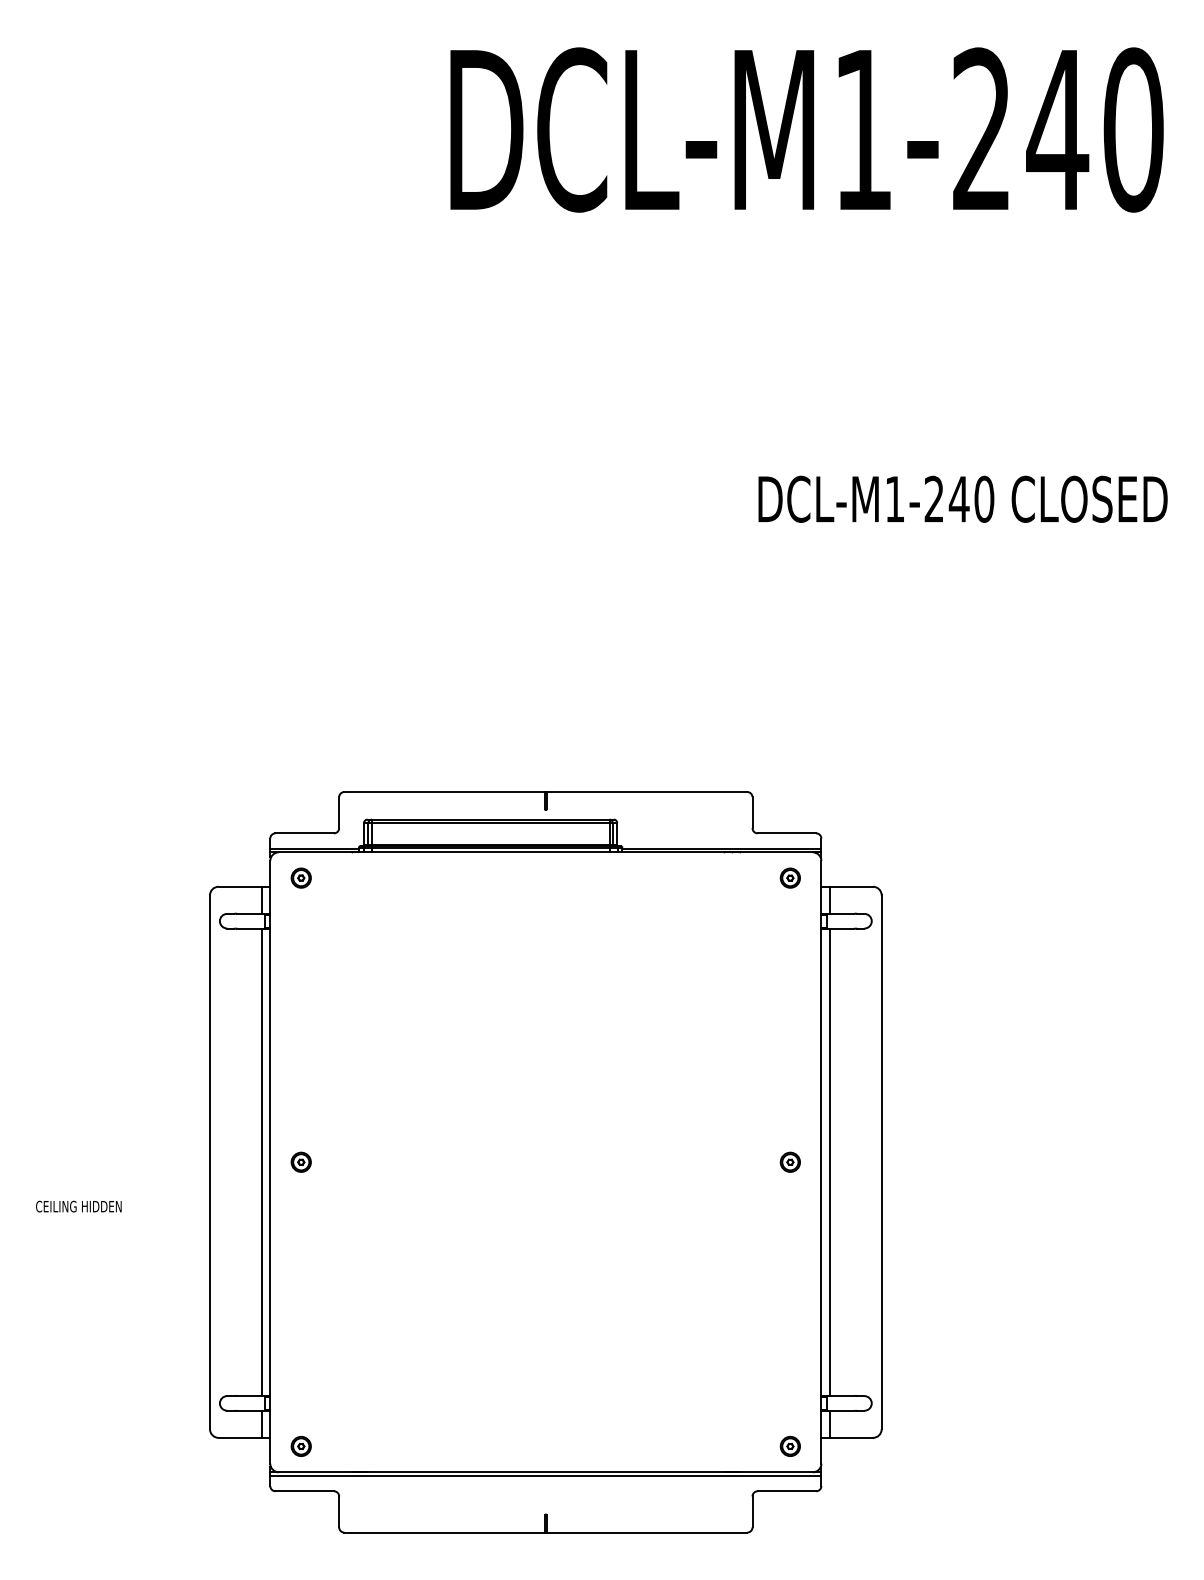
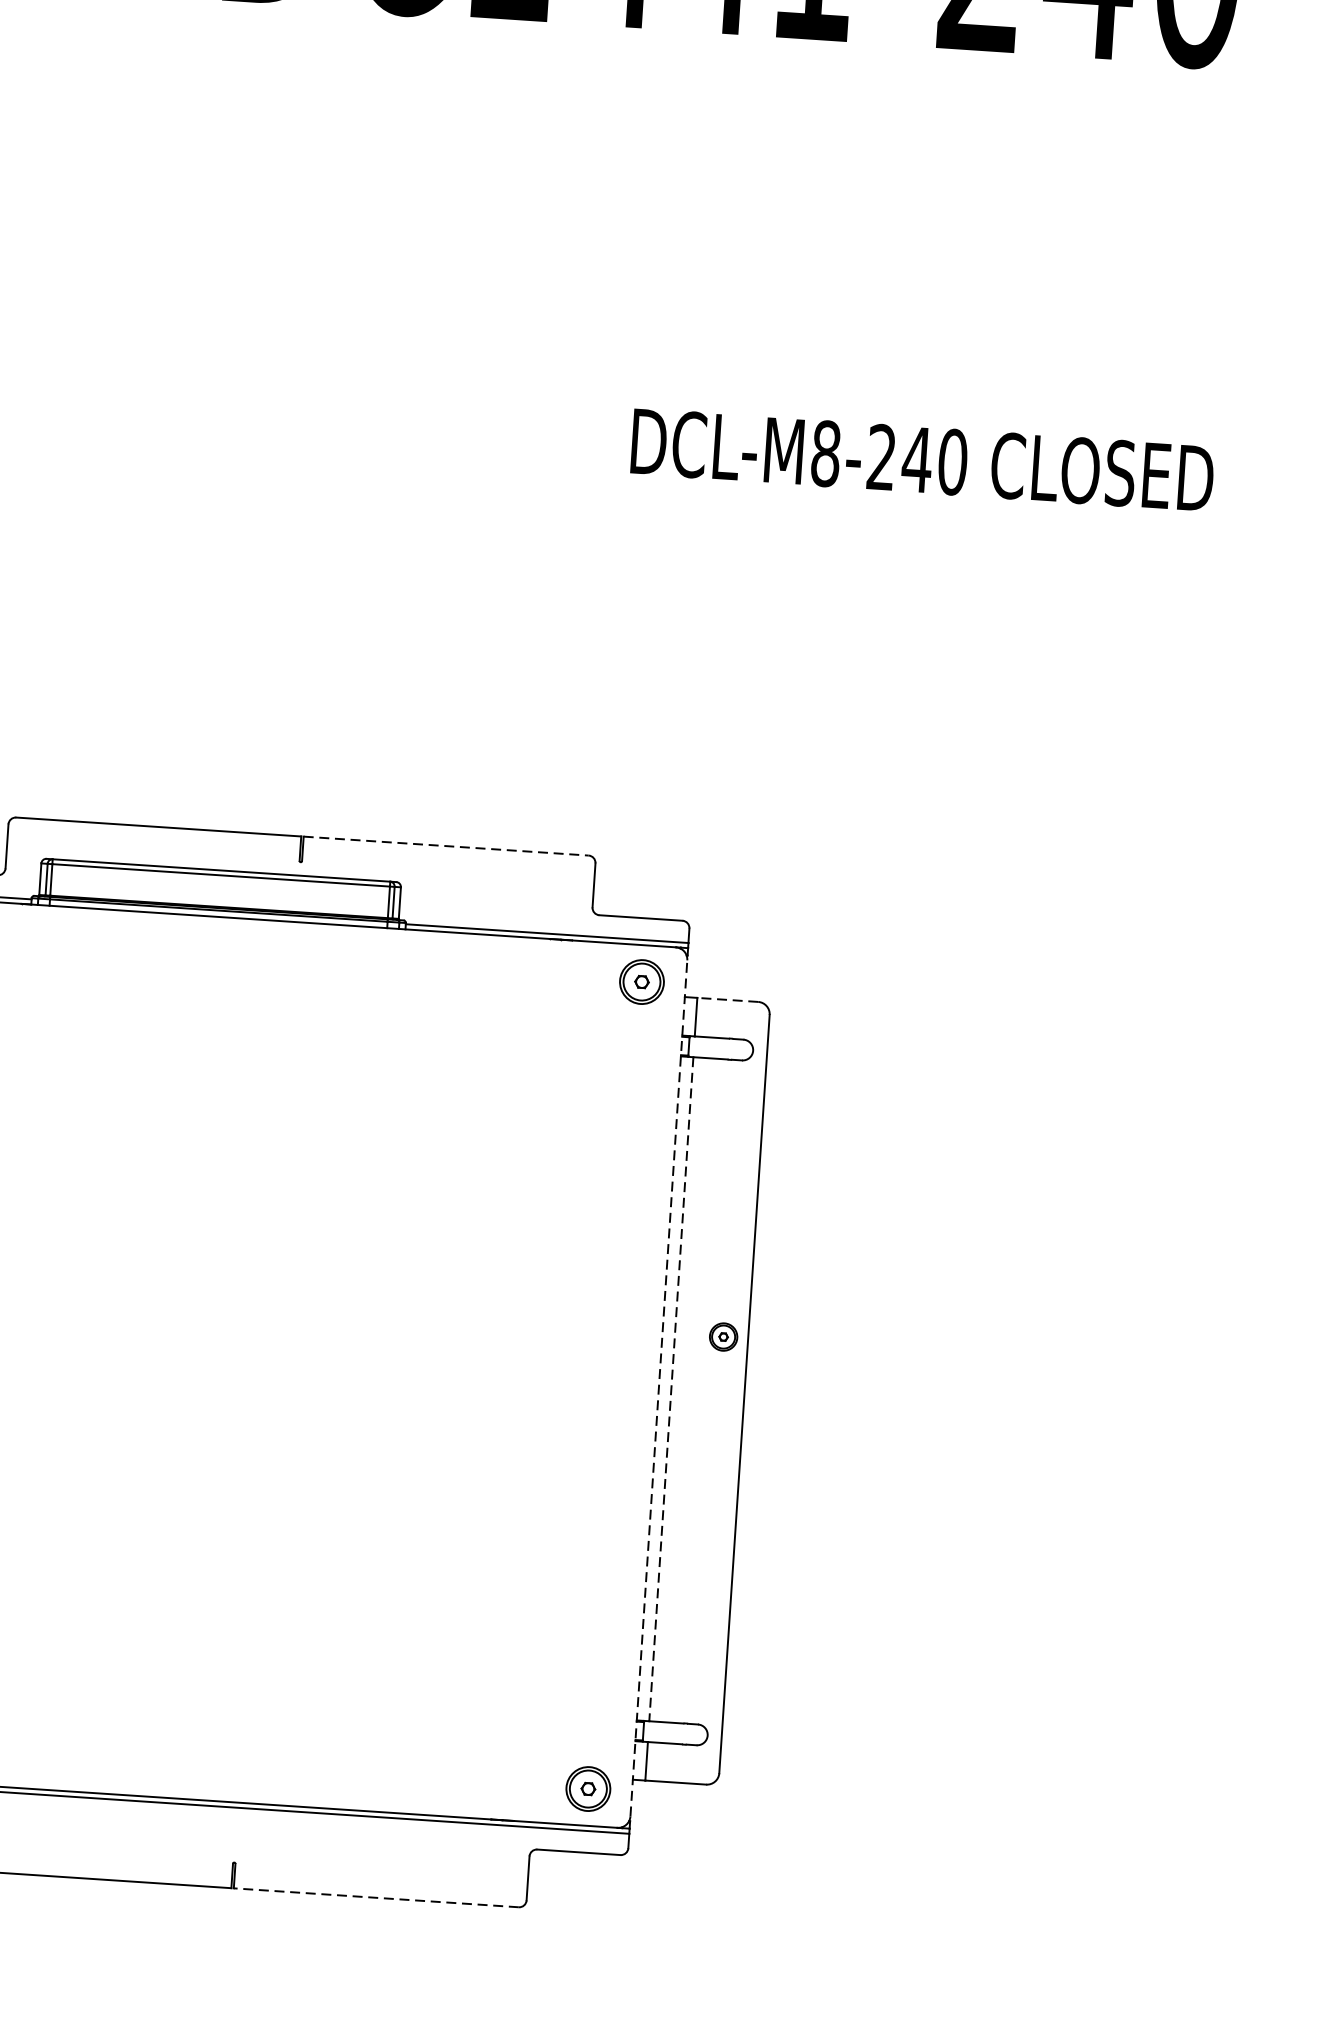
text: (894, 498) -> (825, 452), DCL-M1-240 -> DCL-M8-240
line: (647, 792) -> (446, 846), solid -> dashed
part: (789, 877) -> (640, 980), size x1.6
line: (851, 886) -> (727, 999), solid -> dashed
part: (789, 1161) -> (722, 1335), moved
line: (821, 1161) -> (659, 1387), solid -> dashed
line: (830, 1162) -> (671, 1389), solid -> dashed
part: (789, 1446) -> (586, 1788), size x1.6
line: (646, 1532) -> (375, 1897), solid -> dashed

